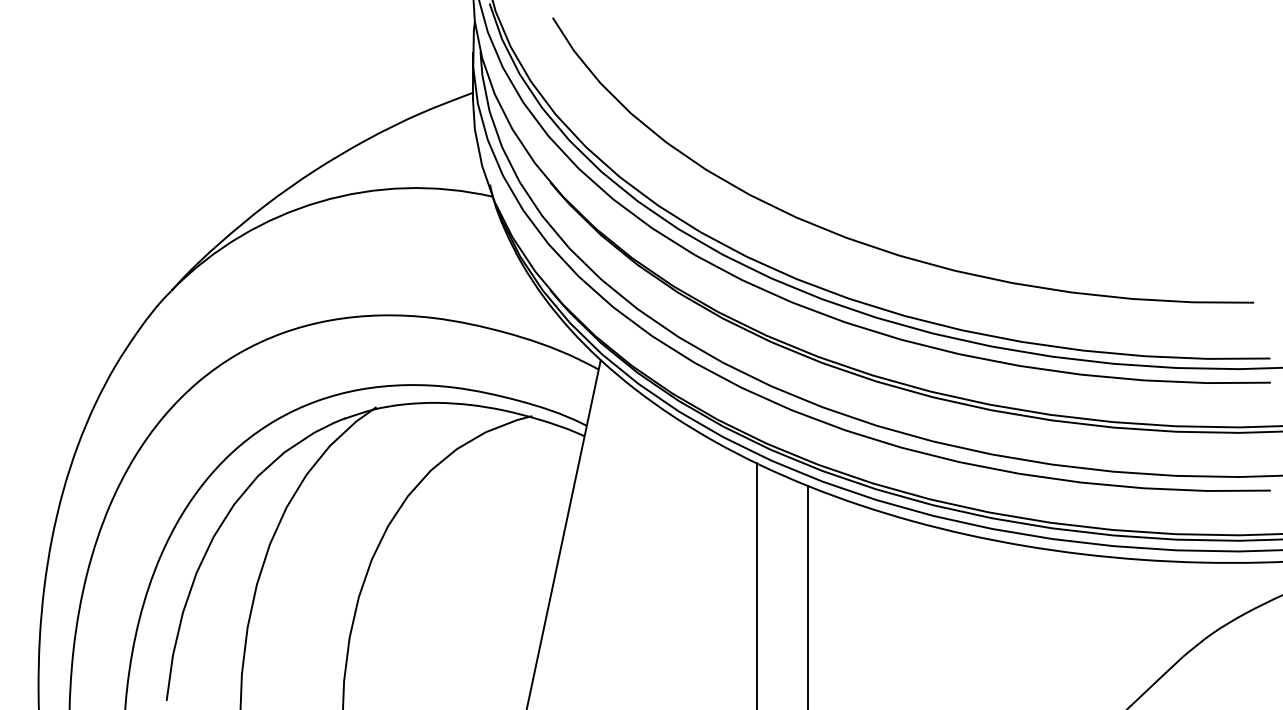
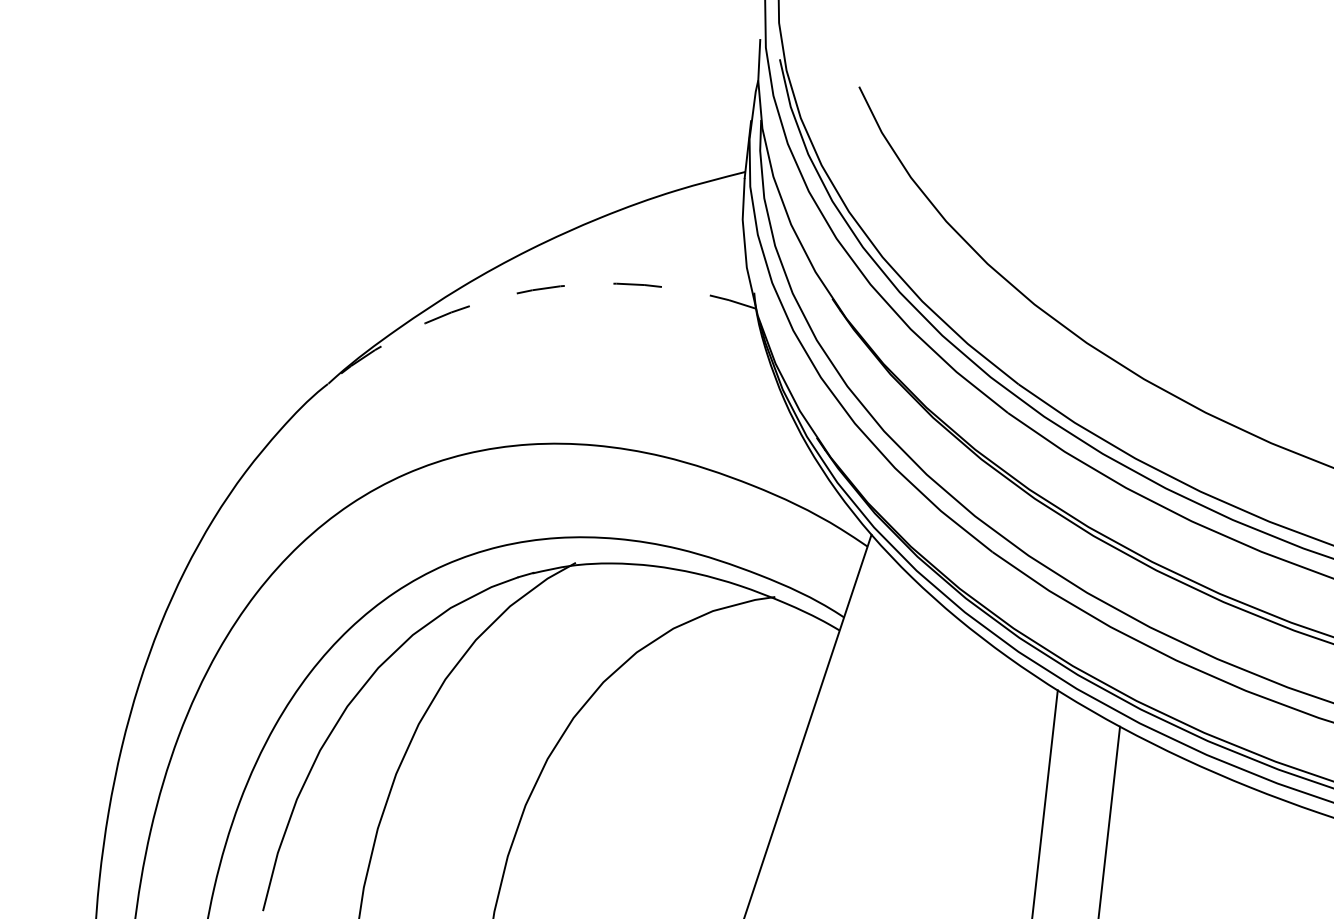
arc: (319, 201) -> (532, 289), solid -> dashed

